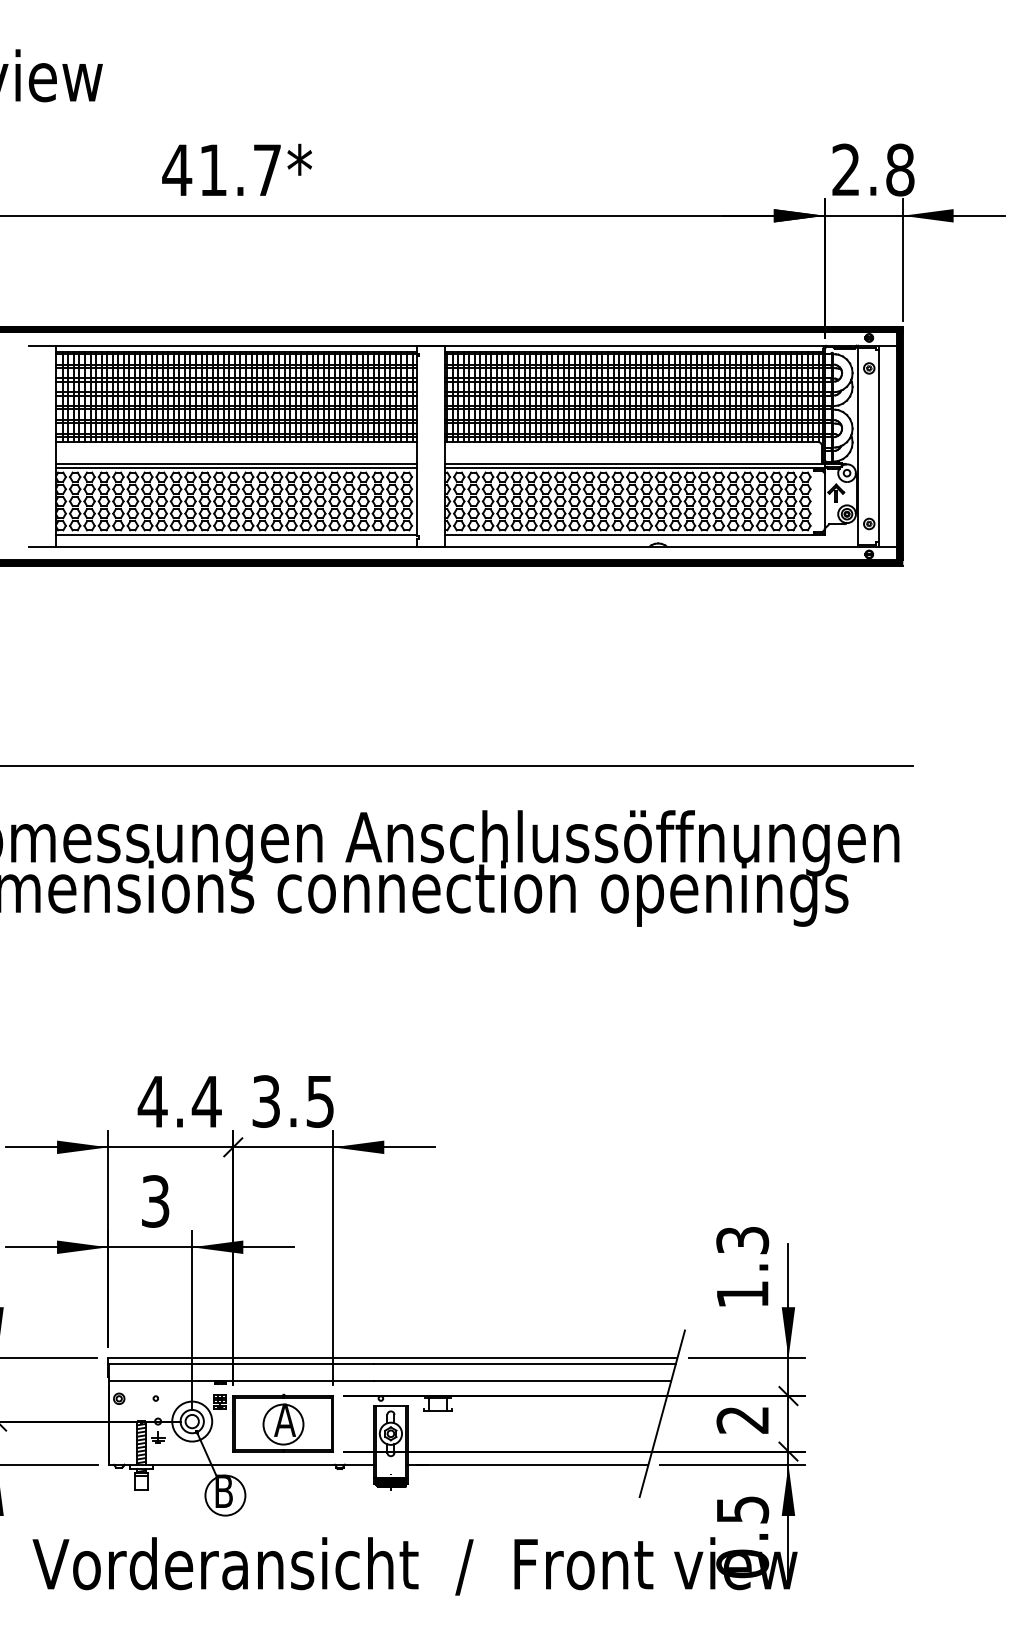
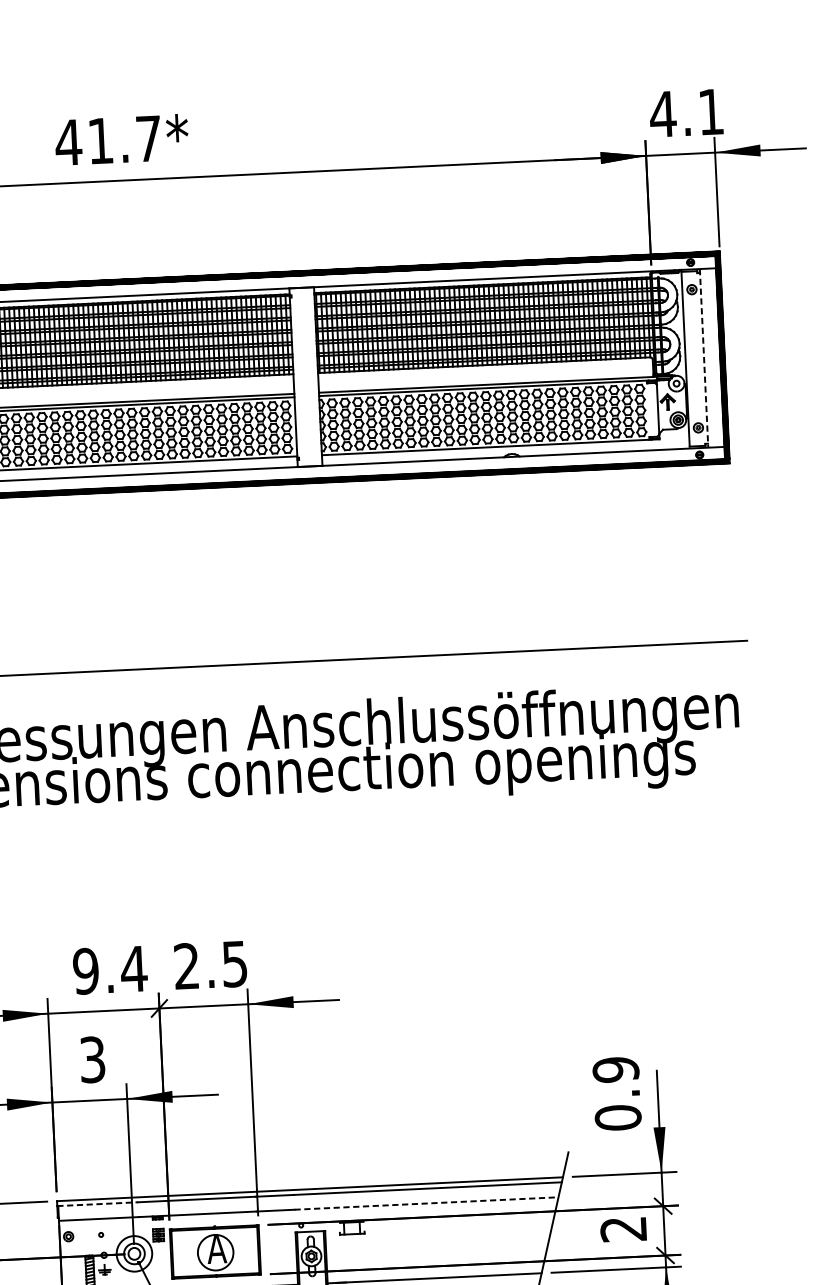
text: (872, 169) -> (686, 112), 2.8 -> 4.1
line: (879, 446) -> (704, 358), solid -> dashed
text: (152, 1101) -> (85, 971), 4.4 -> 9.4
text: (265, 1101) -> (186, 966), 3.5 -> 2.5
text: (742, 1267) -> (616, 1093), 1.3 -> 0.9
line: (154, 1363) -> (98, 1203), solid -> dashed
line: (522, 1380) -> (426, 1203), solid -> dashed

